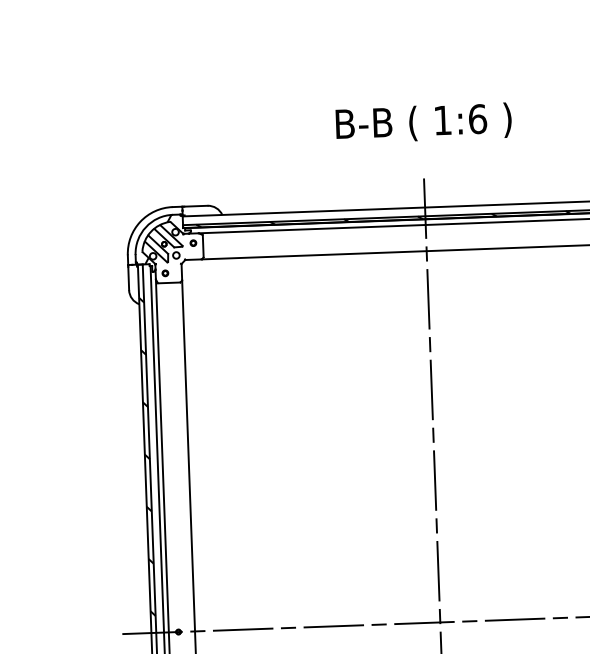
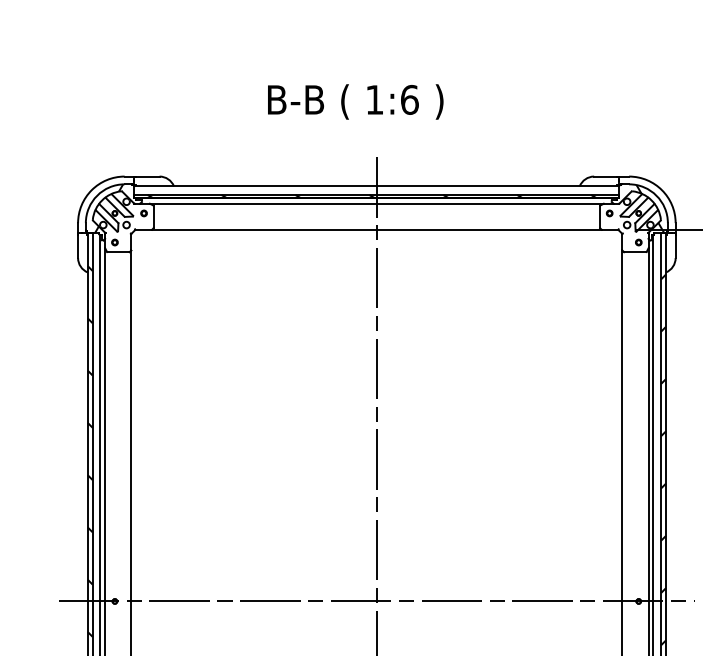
text: (423, 122) -> (355, 101), moved

